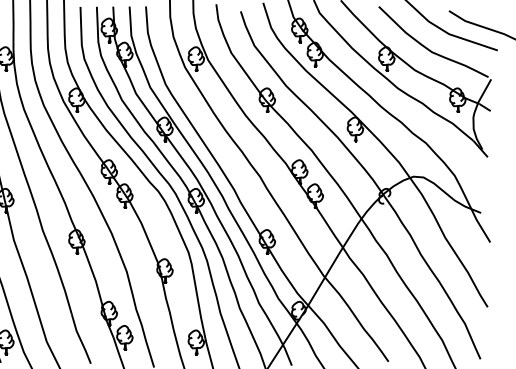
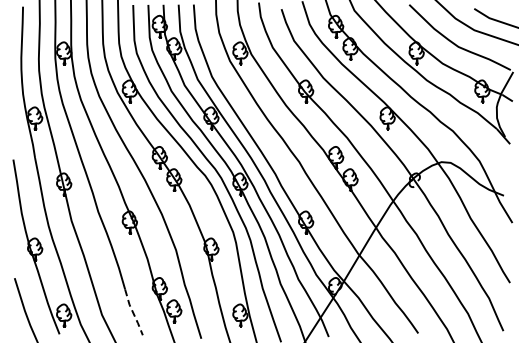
line: (80, 340) -> (133, 313), solid -> dashed

